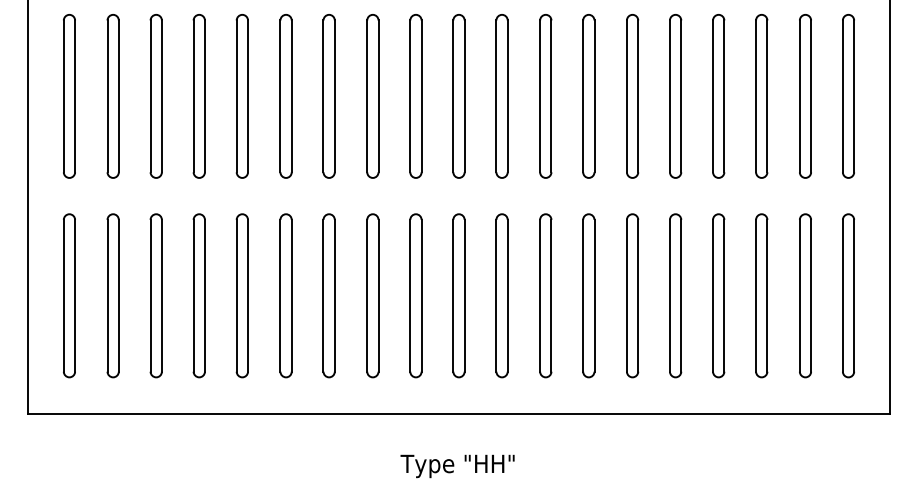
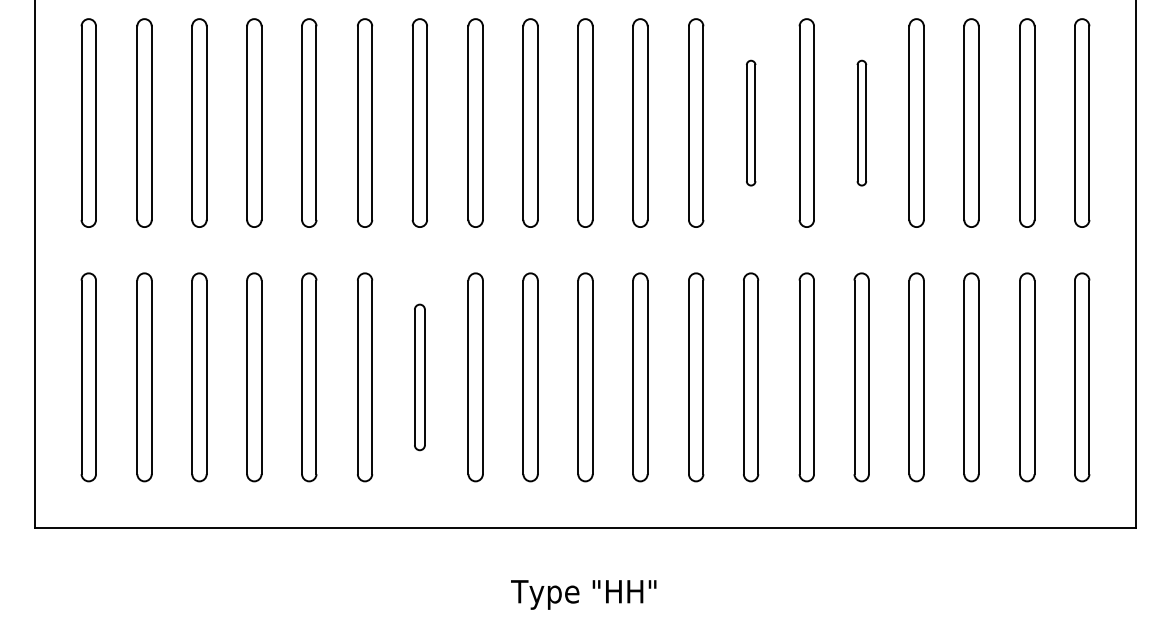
part: (588, 96) -> (750, 123), size x0.6
part: (675, 96) -> (861, 123), size x0.6
part: (328, 295) -> (419, 376), size x0.7

